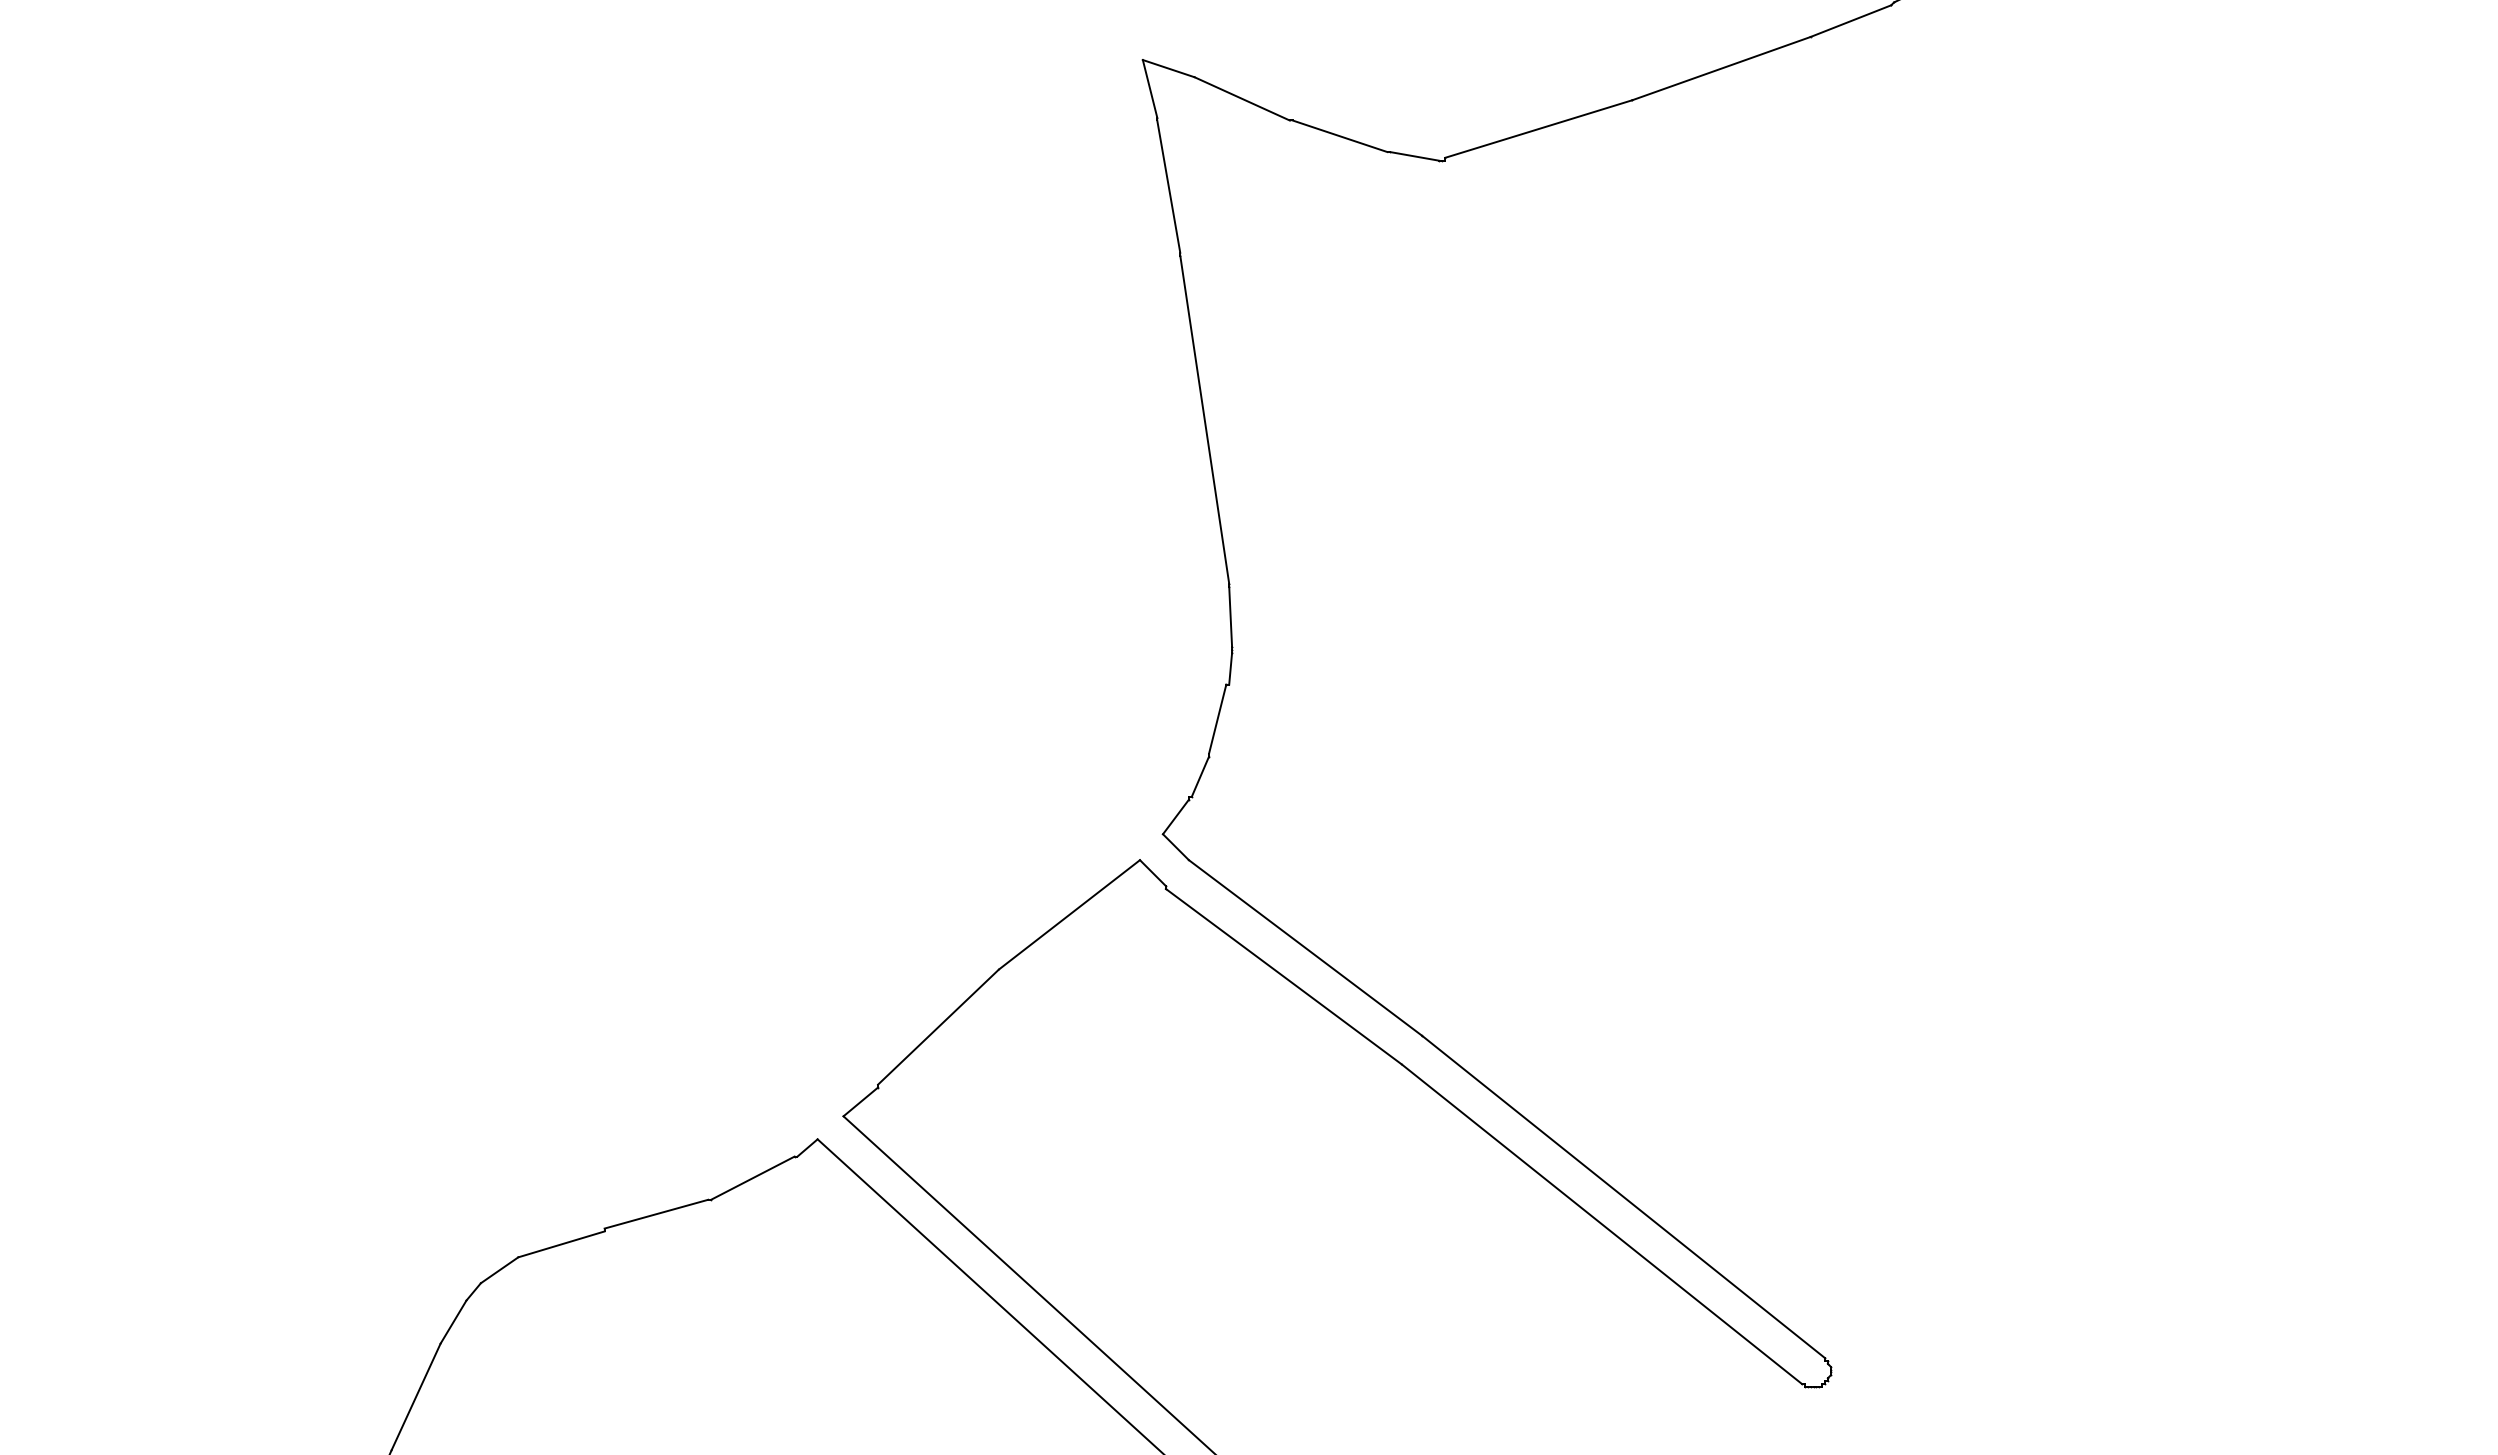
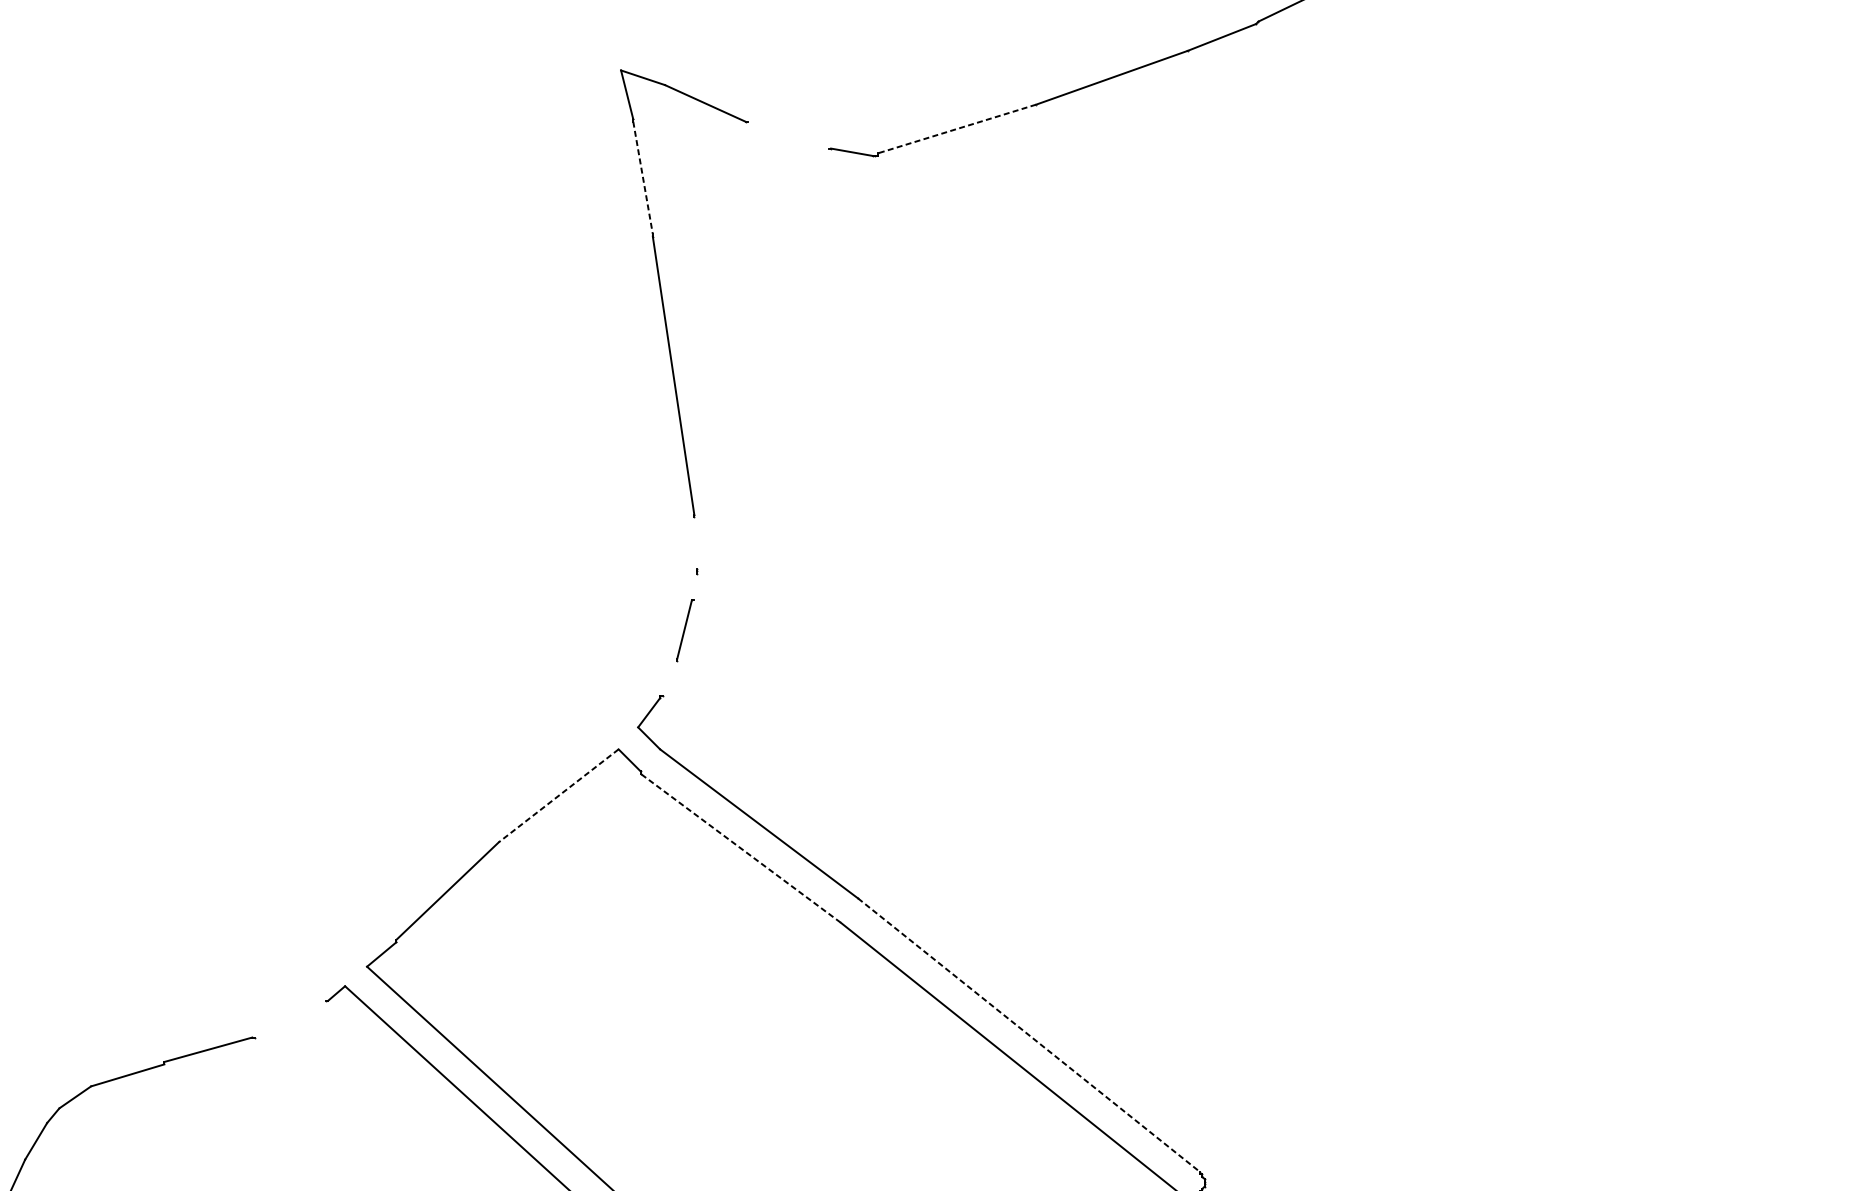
line: (1538, 129) -> (956, 129), solid -> dashed
line: (1339, 136) -> (787, 135), removed
line: (1168, 187) -> (642, 178), solid -> dashed
line: (1230, 616) -> (695, 542), removed
line: (1230, 668) -> (695, 586), removed
line: (1200, 776) -> (669, 678), removed
line: (1069, 915) -> (558, 796), solid -> dashed
line: (1283, 976) -> (740, 848), solid -> dashed
line: (752, 1177) -> (289, 1018), removed
line: (1623, 1197) -> (1028, 1035), solid -> dashed

